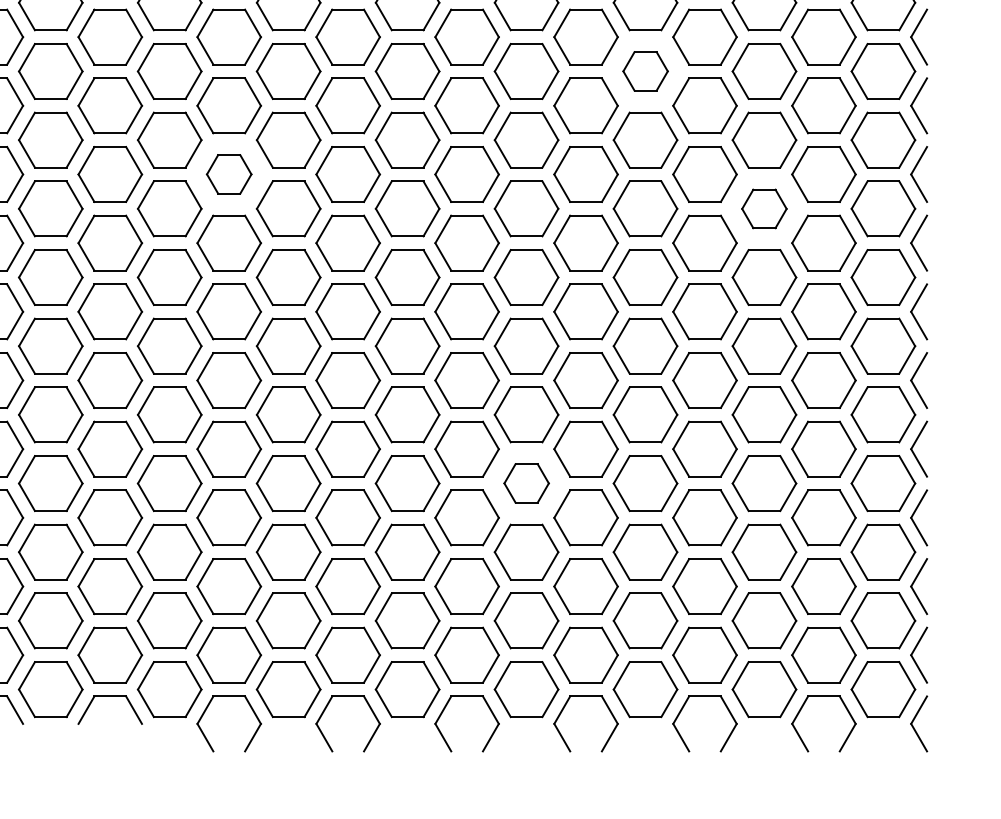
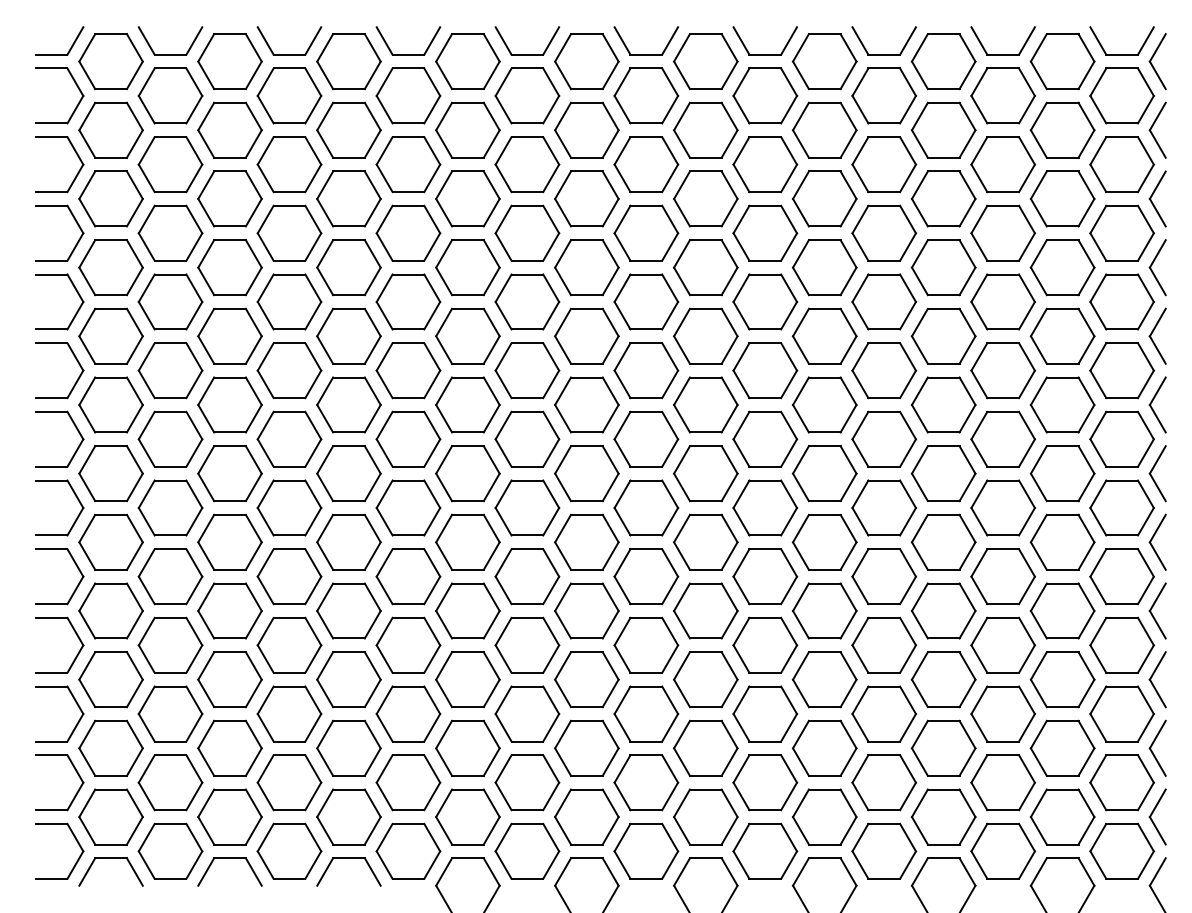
part: (645, 70) -> (884, 232), size x1.43
part: (228, 173) -> (467, 335), size x1.43
part: (763, 208) -> (1002, 370), size x1.43
part: (526, 482) -> (765, 644), size x1.43

